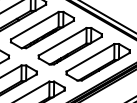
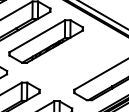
part: (69, 46) -> (77, 60), removed

